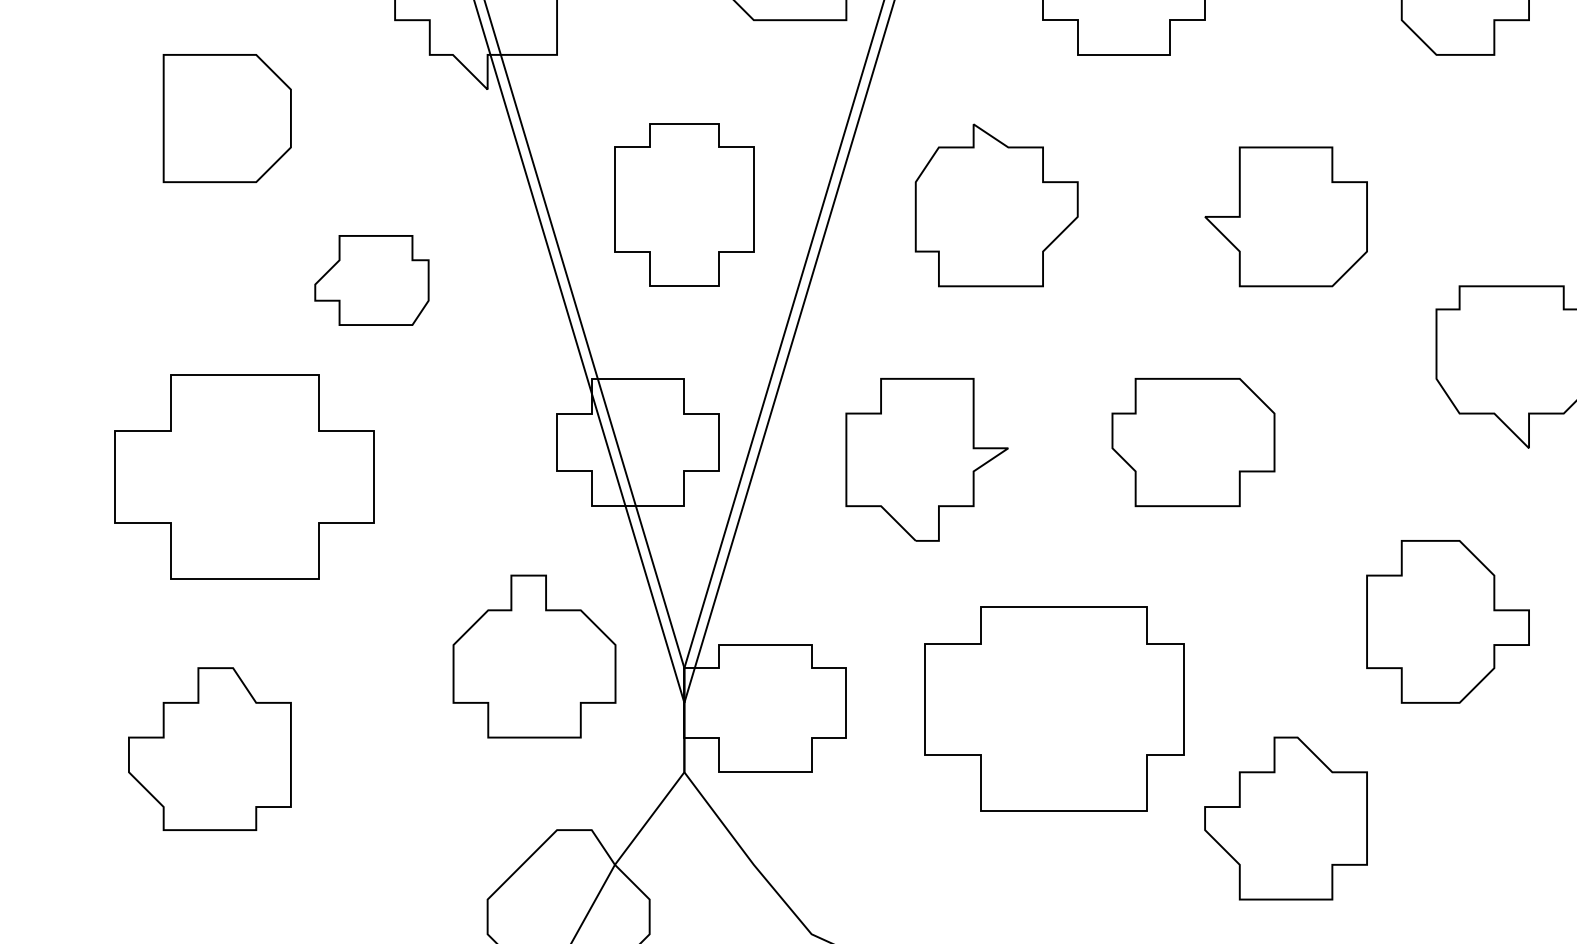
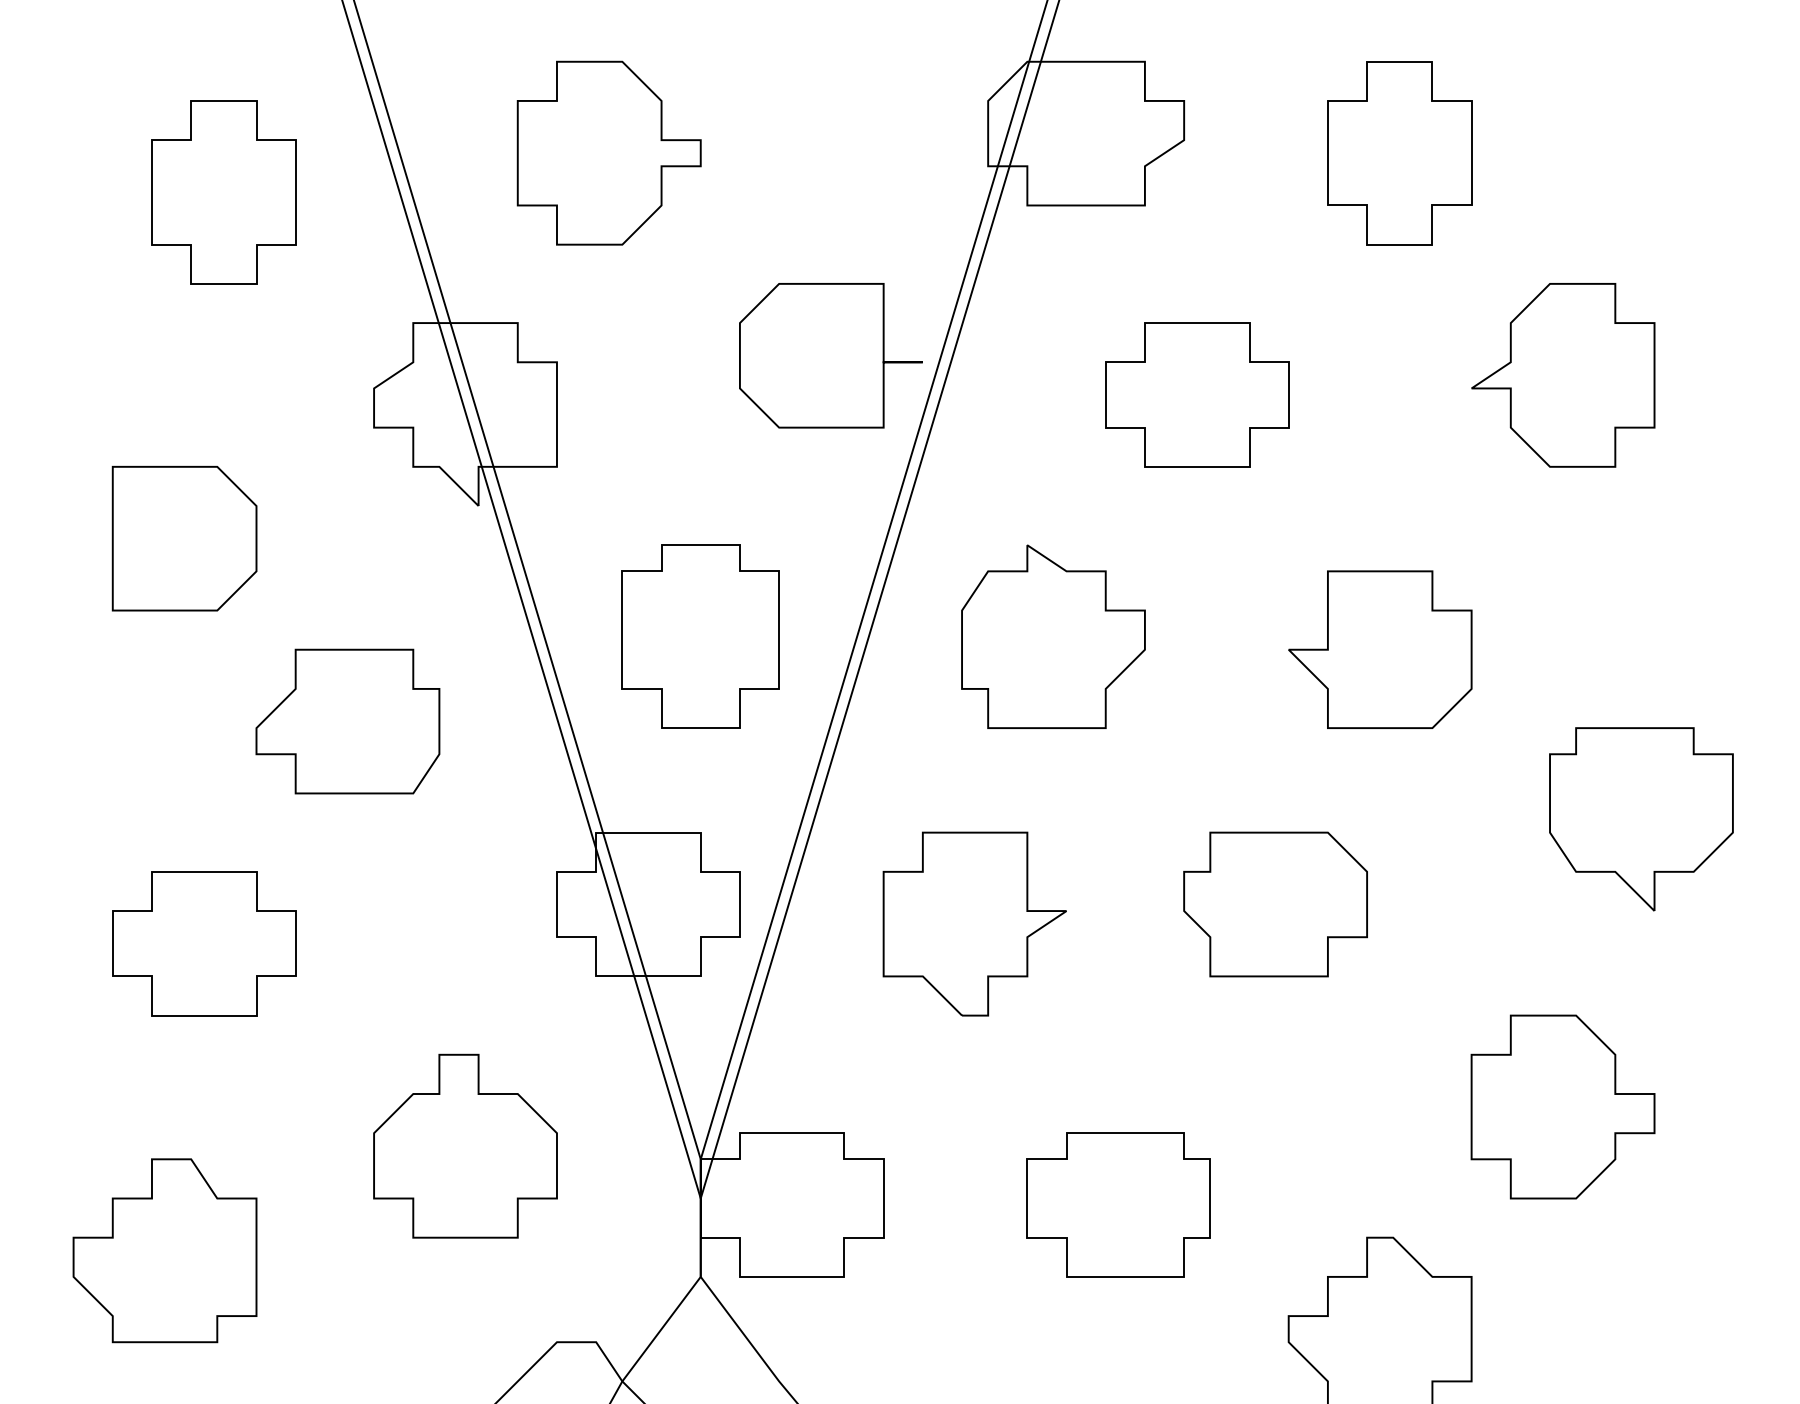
part: (371, 280) -> (347, 721), size x1.43
part: (244, 477) -> (204, 943), size x0.62
part: (534, 655) -> (465, 1145), moved
part: (1054, 708) -> (1118, 1204), size x0.62

